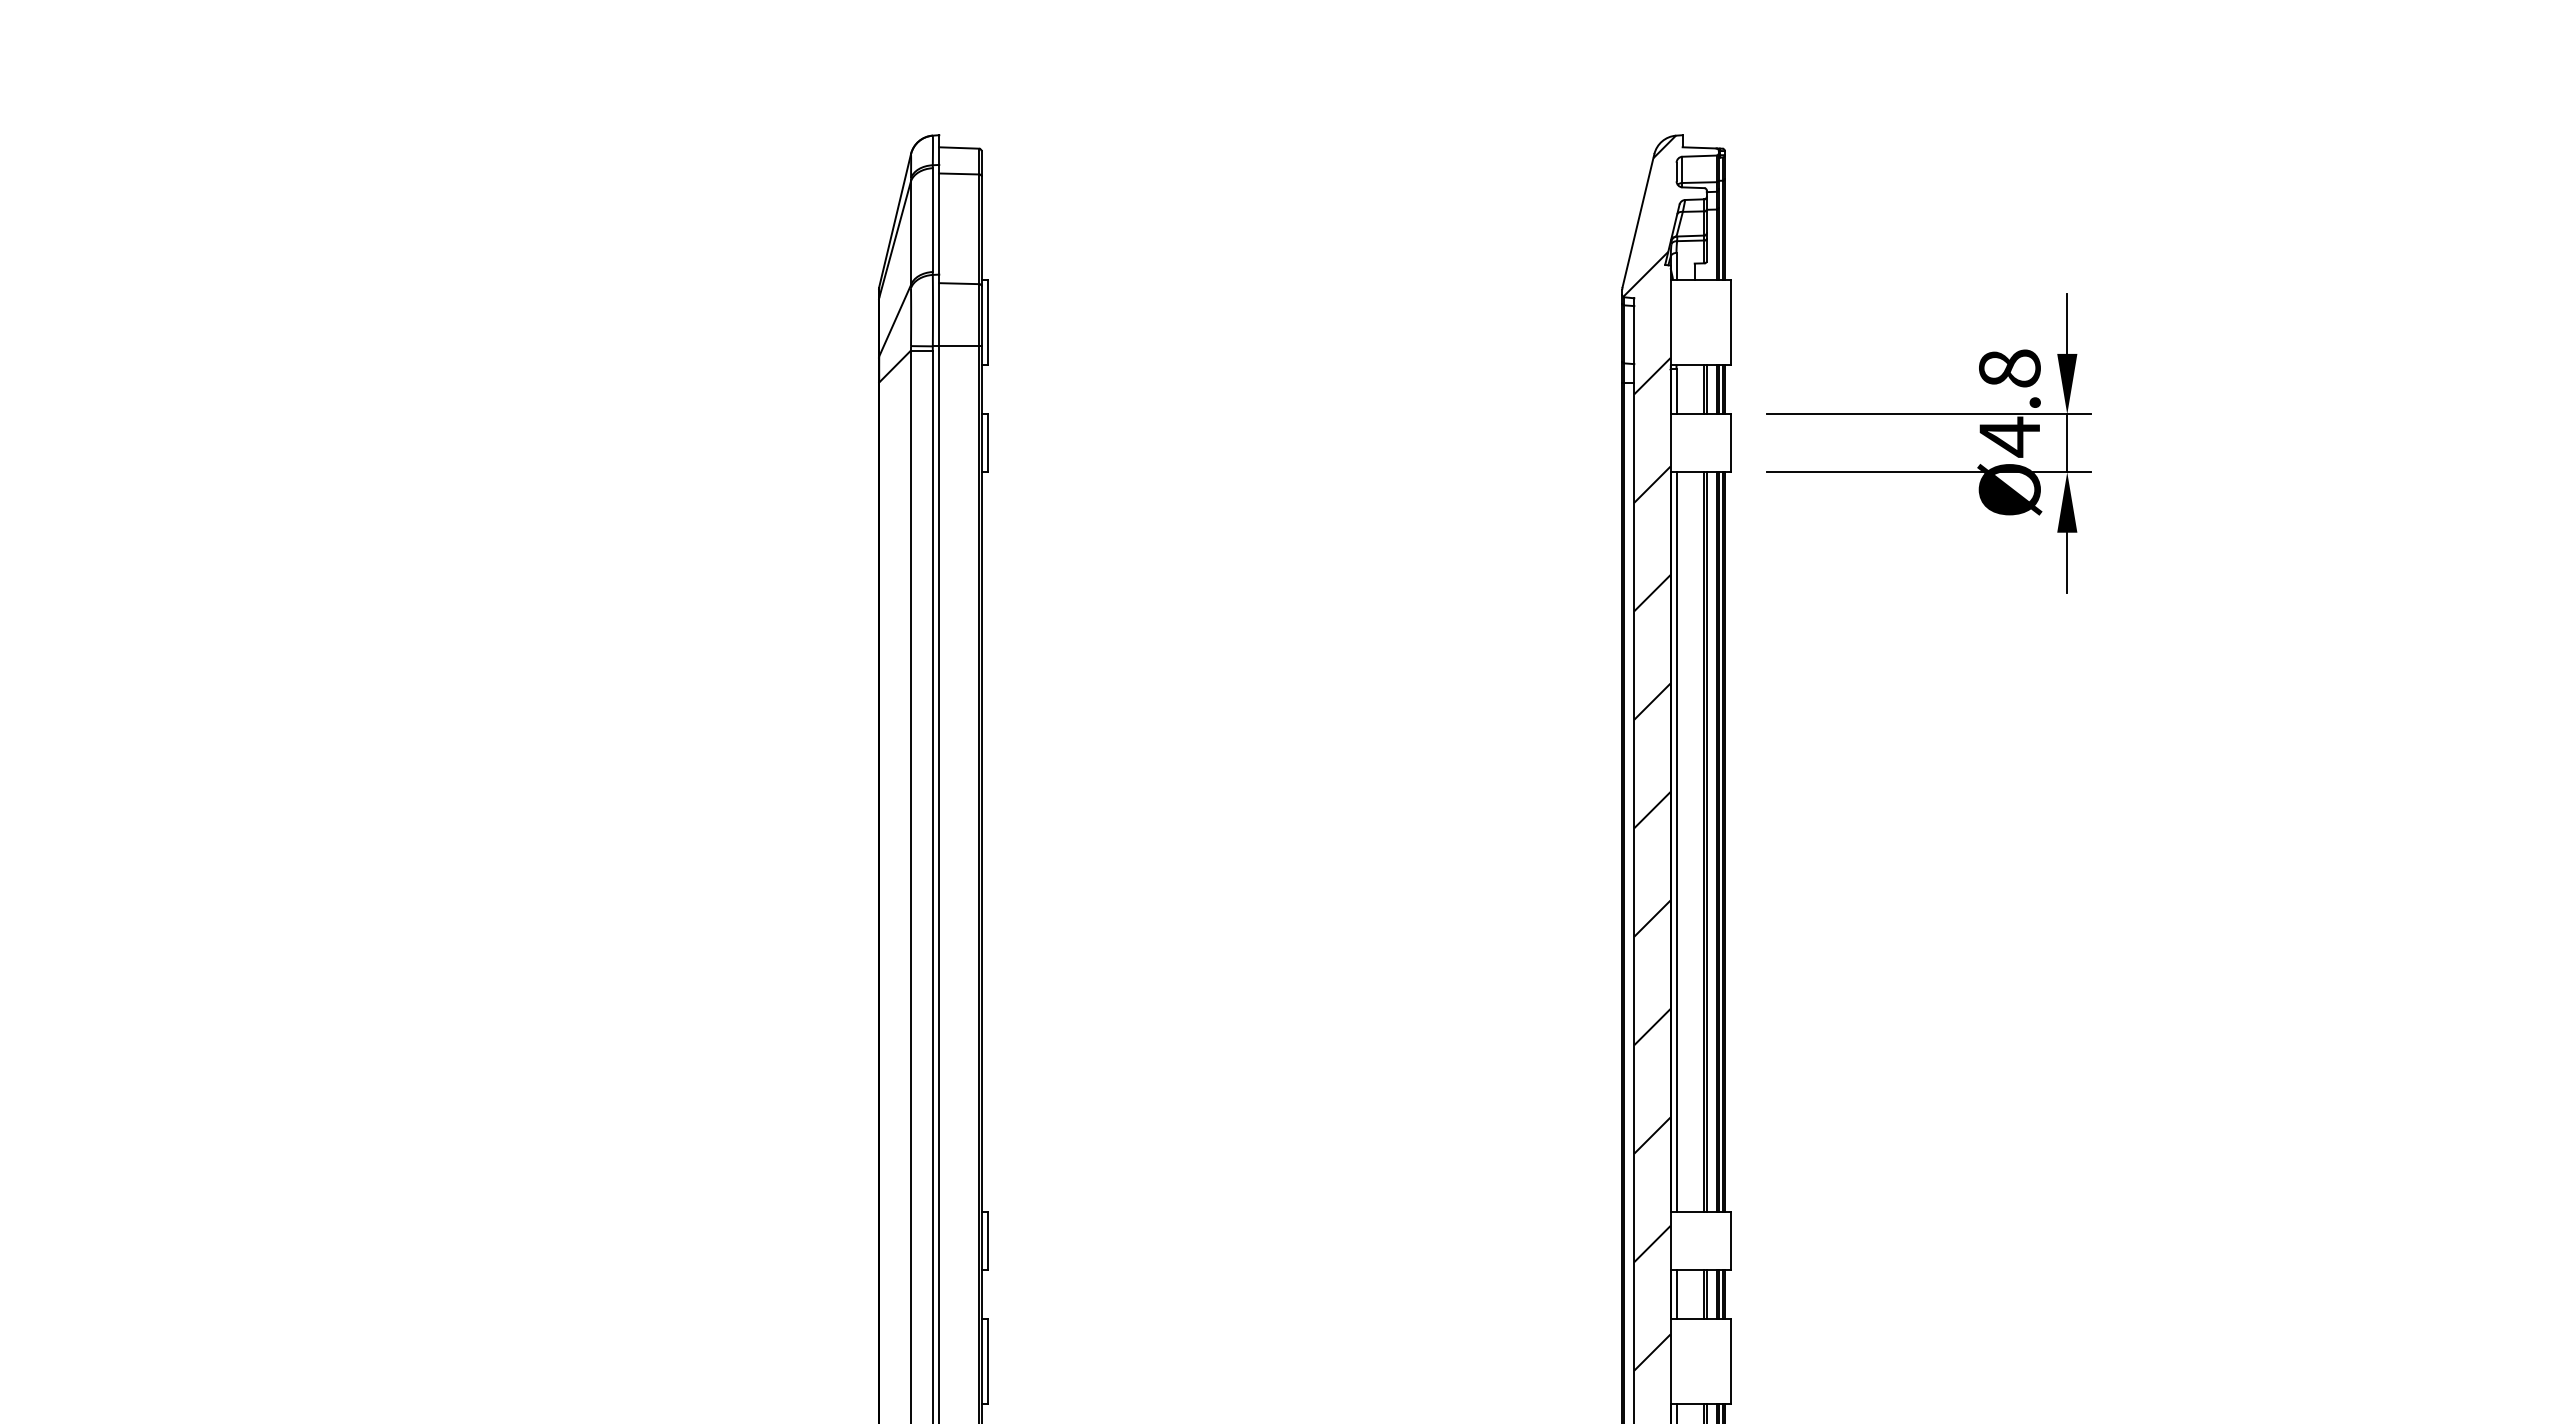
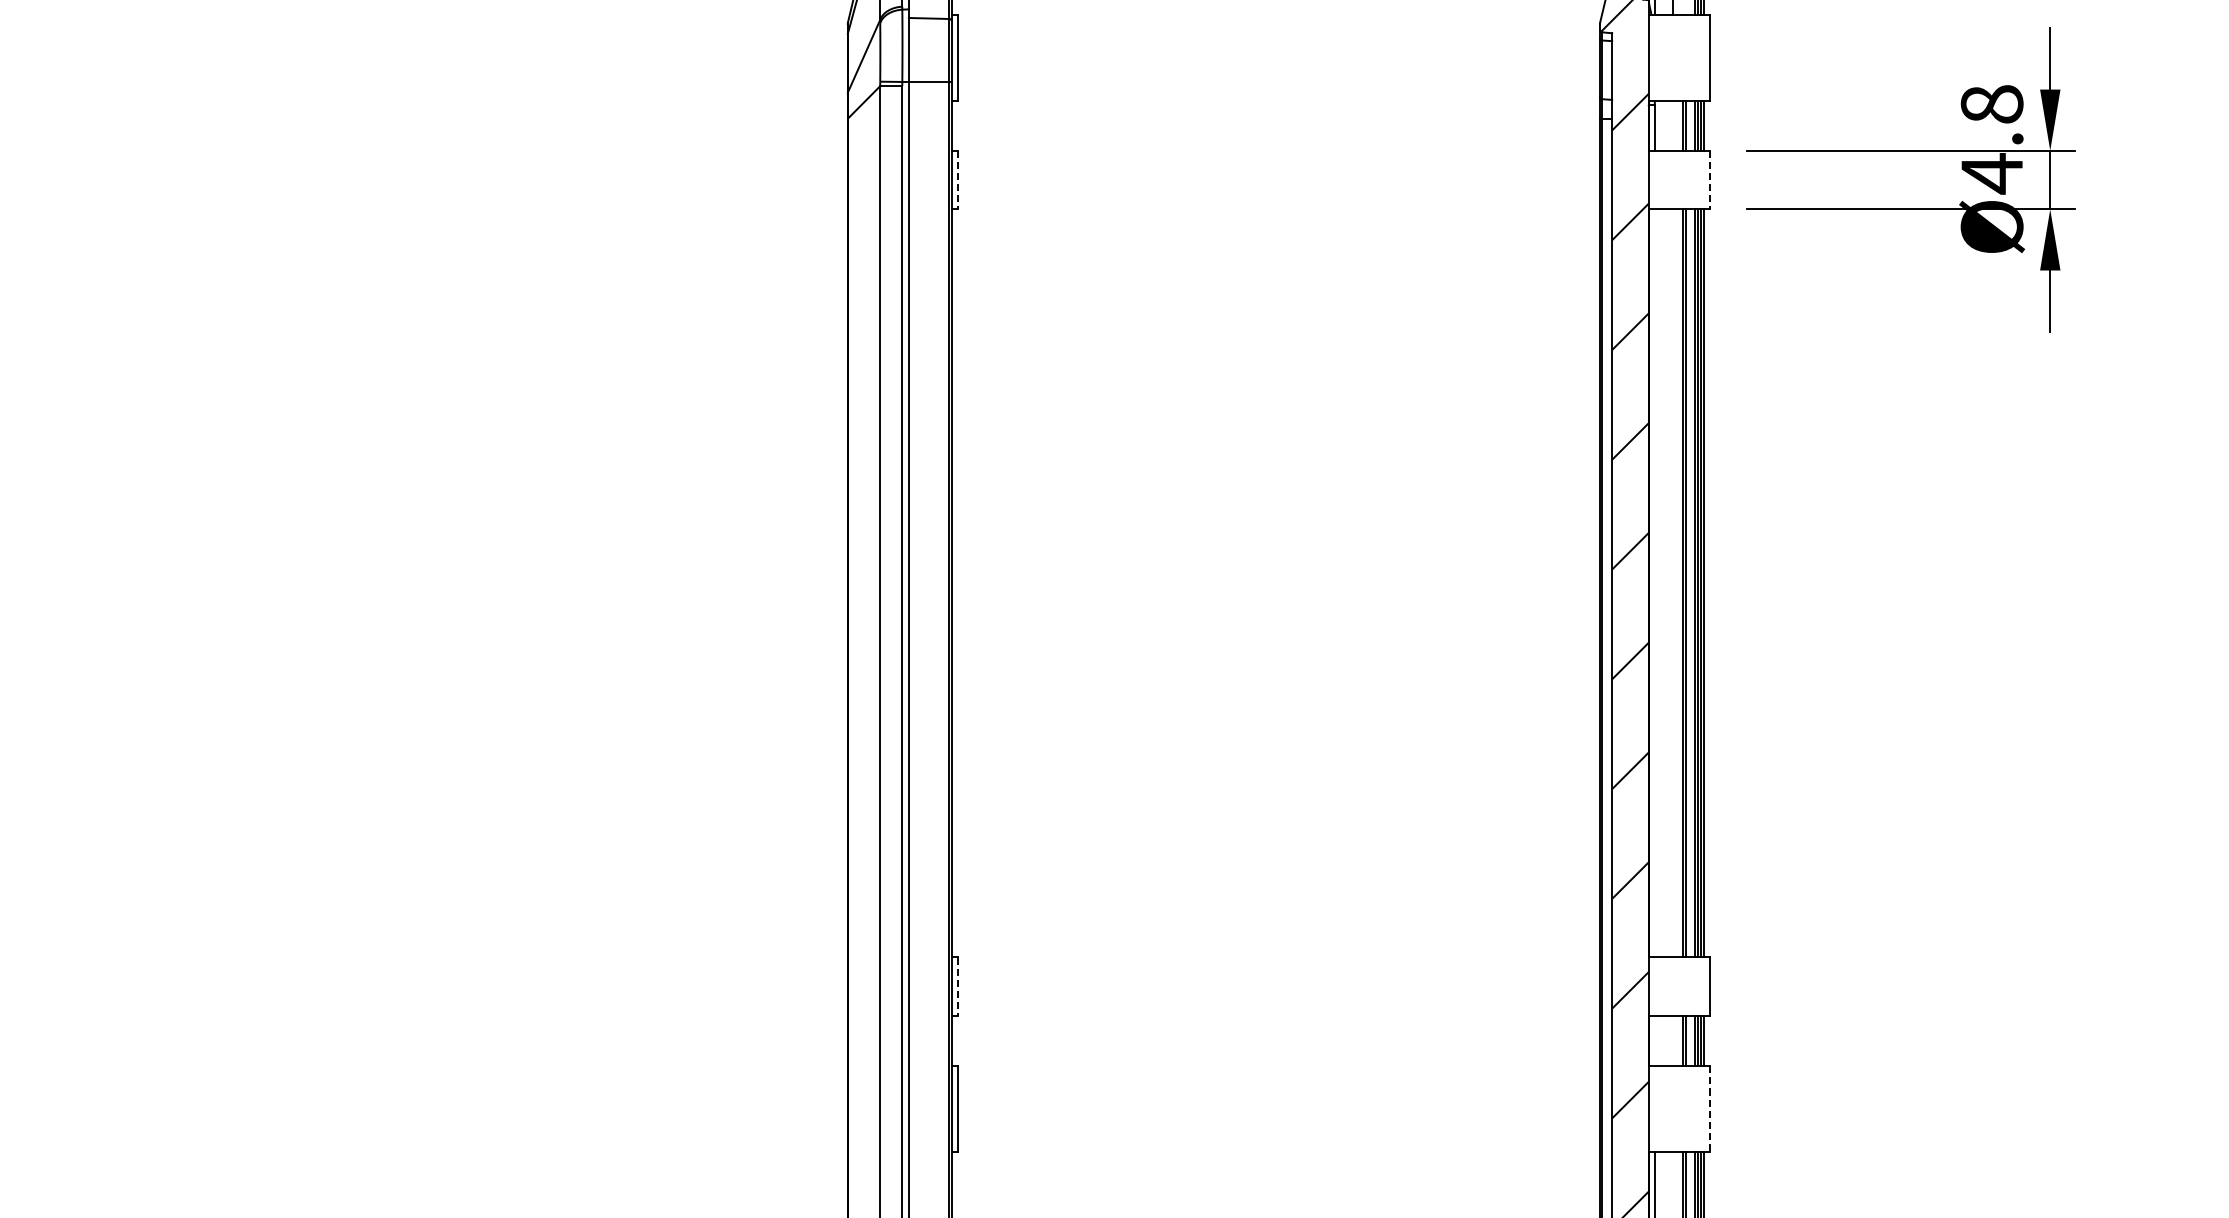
line: (987, 443) -> (957, 180), solid -> dashed
line: (1730, 443) -> (1709, 180), solid -> dashed
line: (1676, 841) -> (1654, 582), removed
line: (987, 1240) -> (957, 986), solid -> dashed
line: (1676, 1294) -> (1654, 1041), removed
line: (1730, 1361) -> (1709, 1109), solid -> dashed

